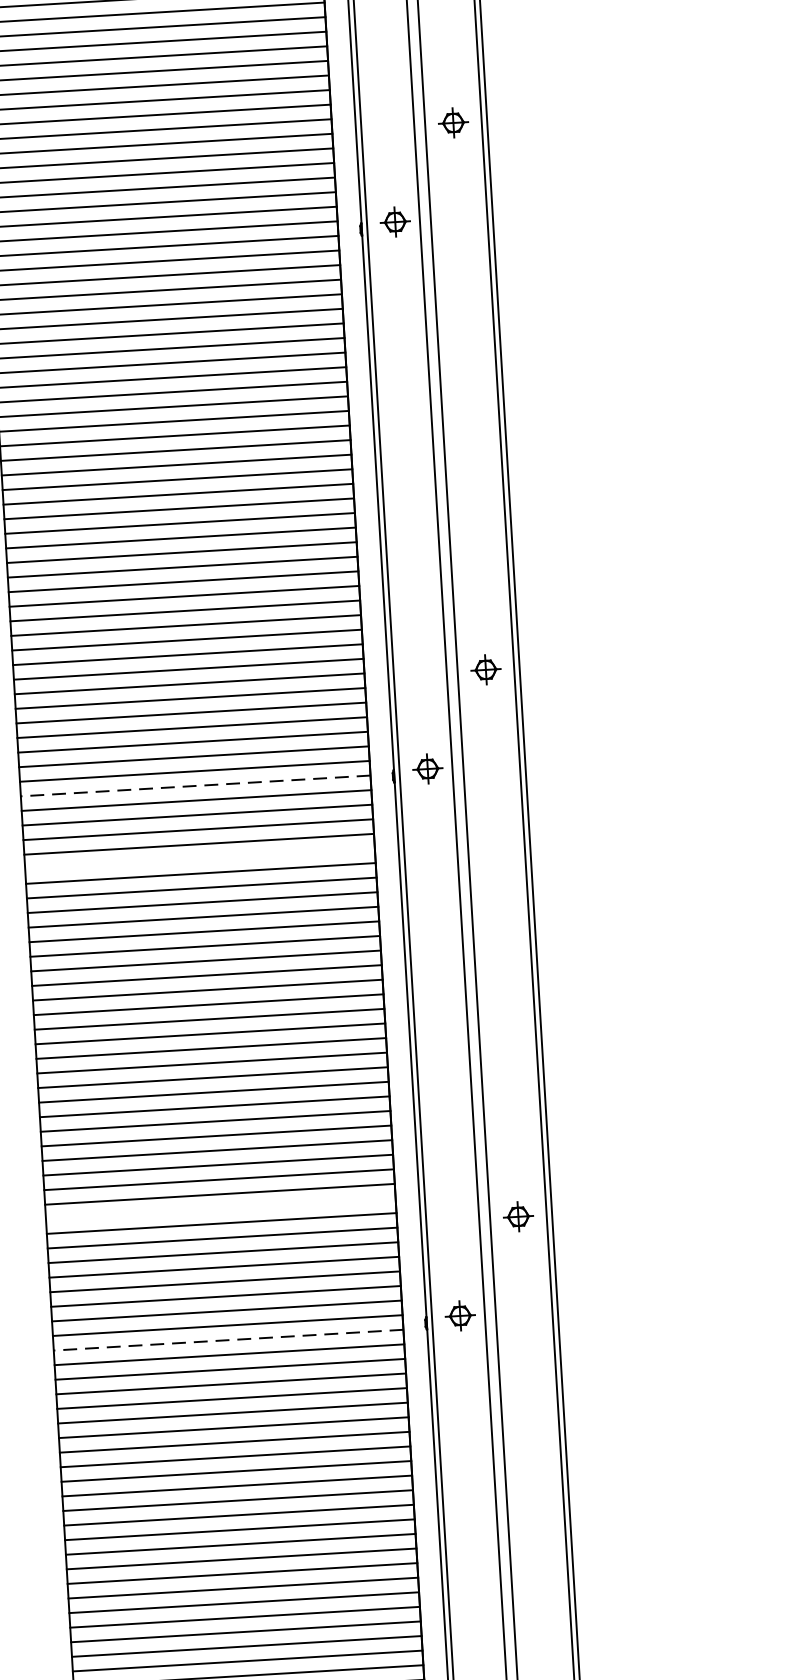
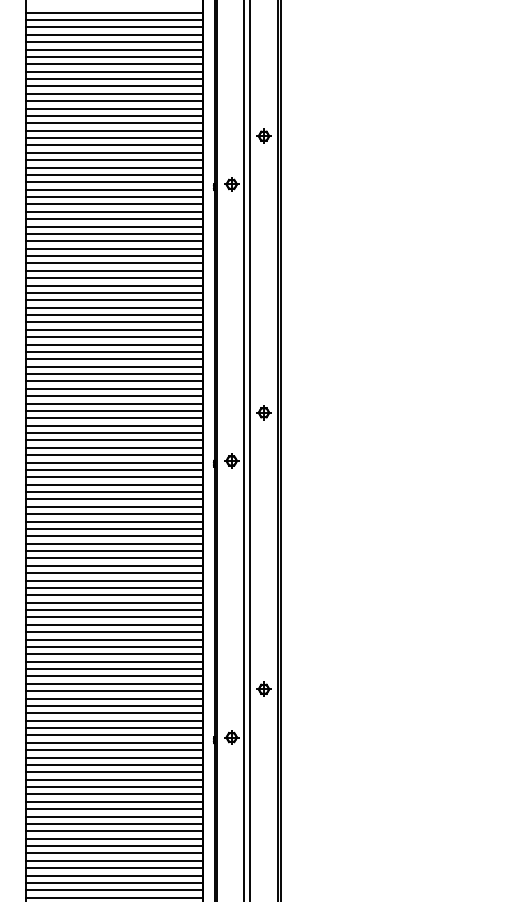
line: (194, 785) -> (113, 462), dashed -> solid
line: (198, 859) -> (113, 499), added
line: (219, 1209) -> (113, 676), added
line: (227, 1339) -> (113, 742), dashed -> solid

